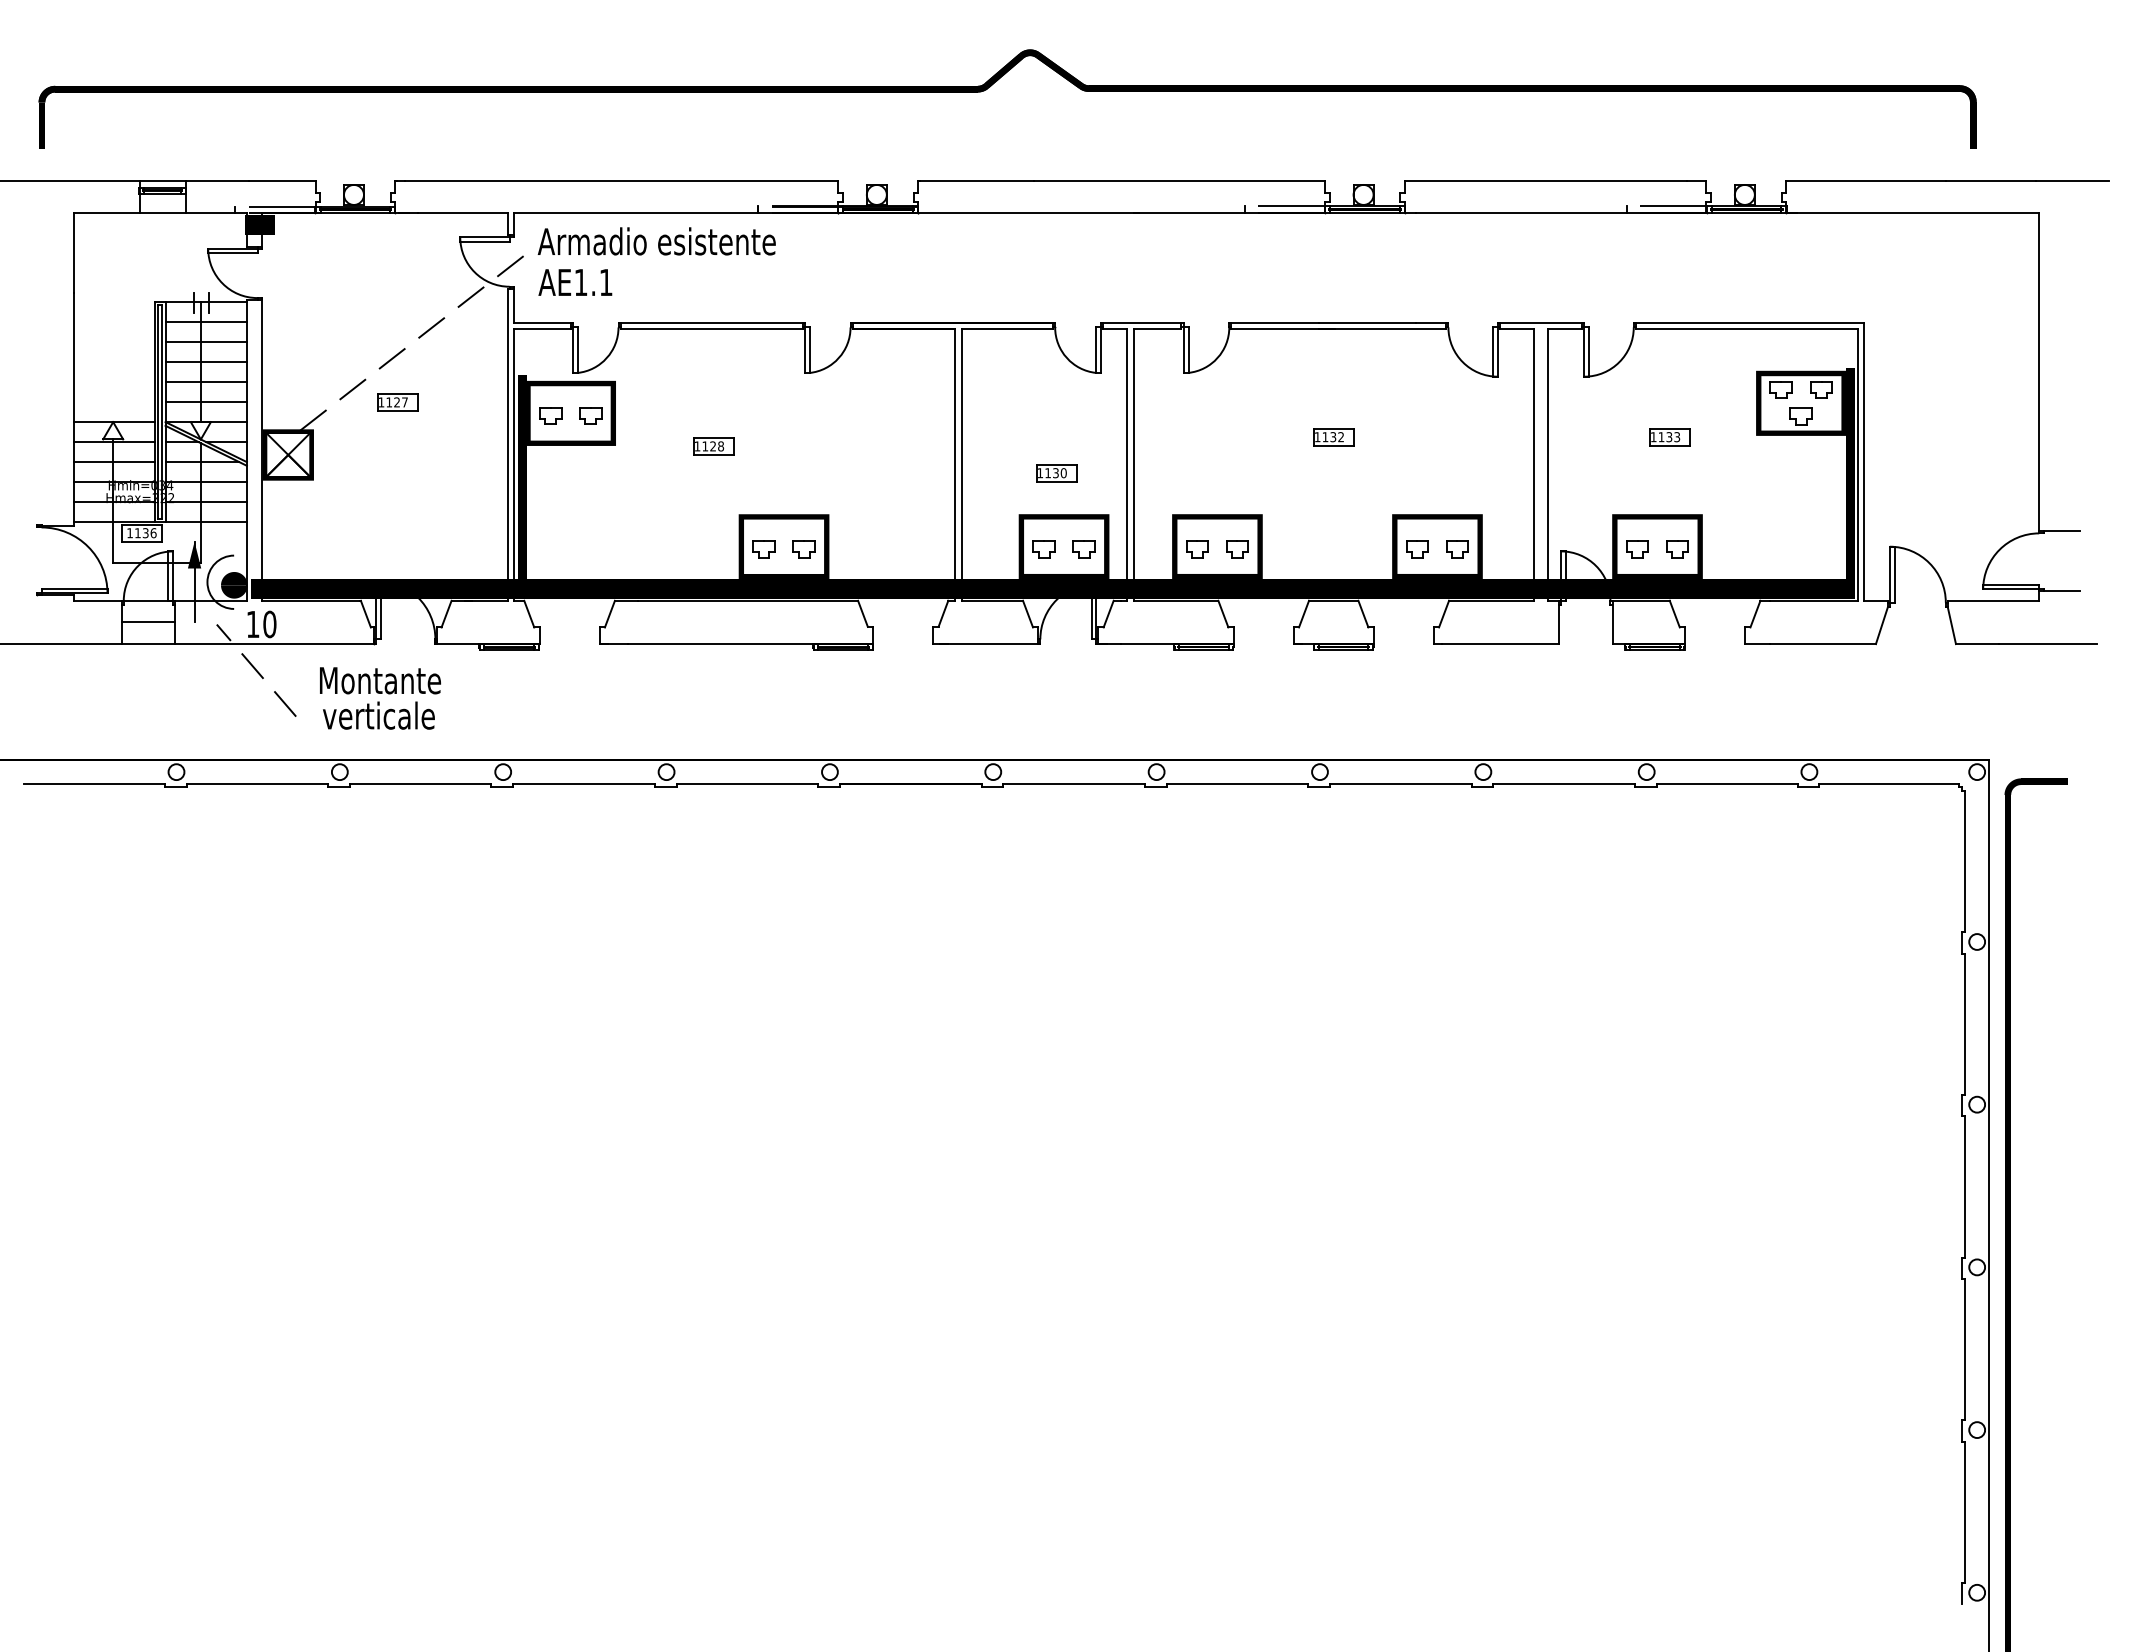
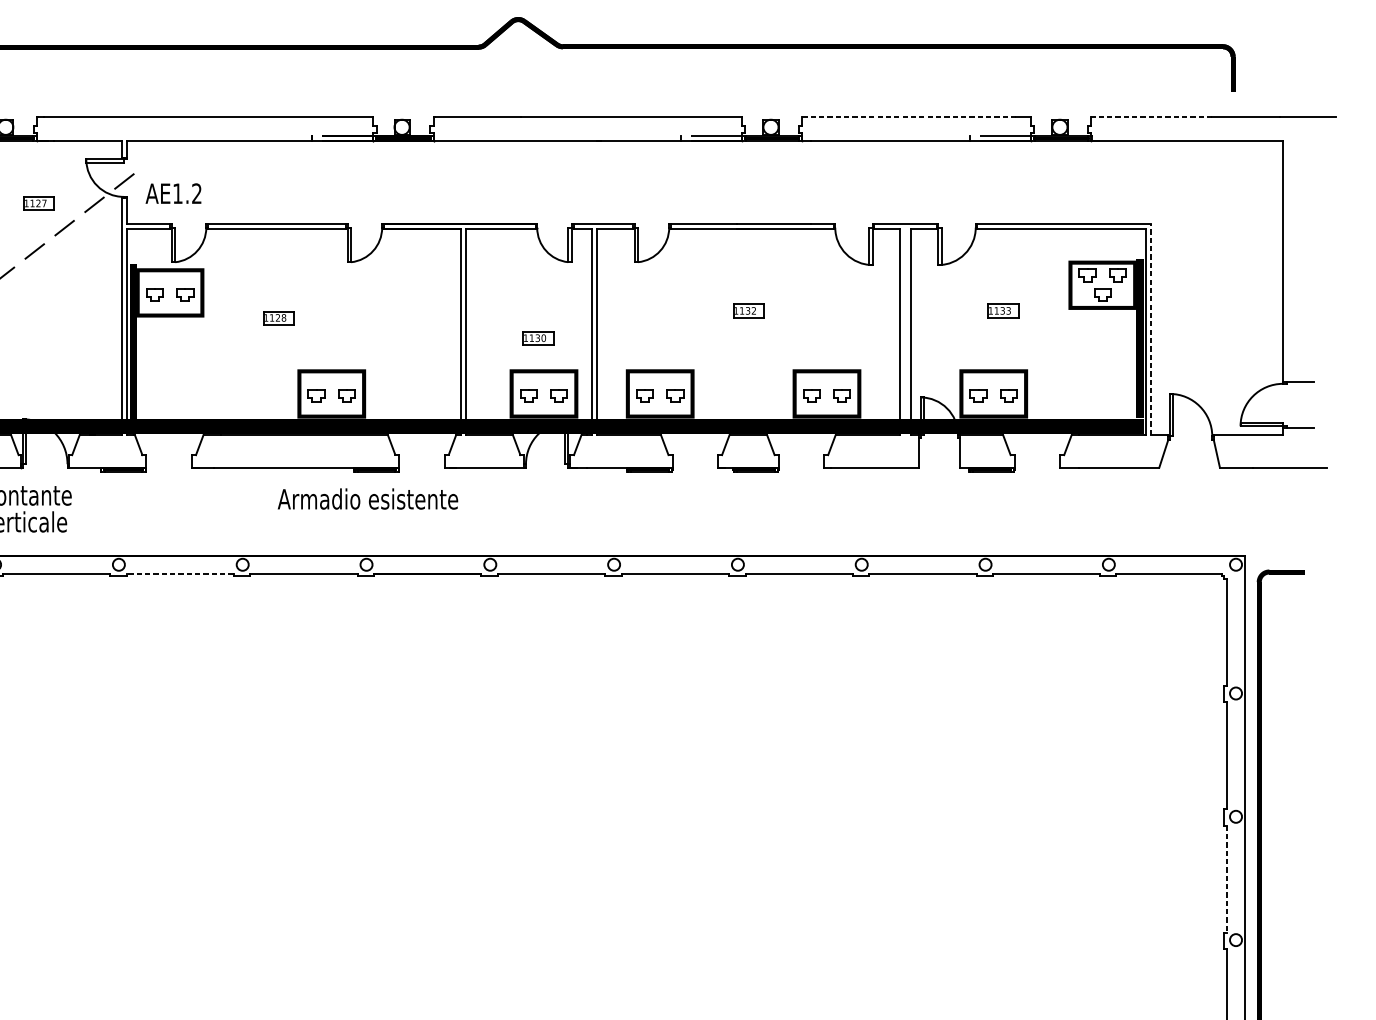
line: (1545, 180) -> (908, 116), solid -> dashed
line: (1866, 180) -> (1152, 116), solid -> dashed
text: (656, 241) -> (367, 499), moved
text: (605, 281) -> (196, 192), AE1.1 -> AE1.2
part: (397, 402) -> (38, 203), moved
line: (1864, 461) -> (1150, 329), solid -> dashed
line: (584, 784) -> (180, 574), solid -> dashed
line: (1965, 1186) -> (1227, 878), solid -> dashed

